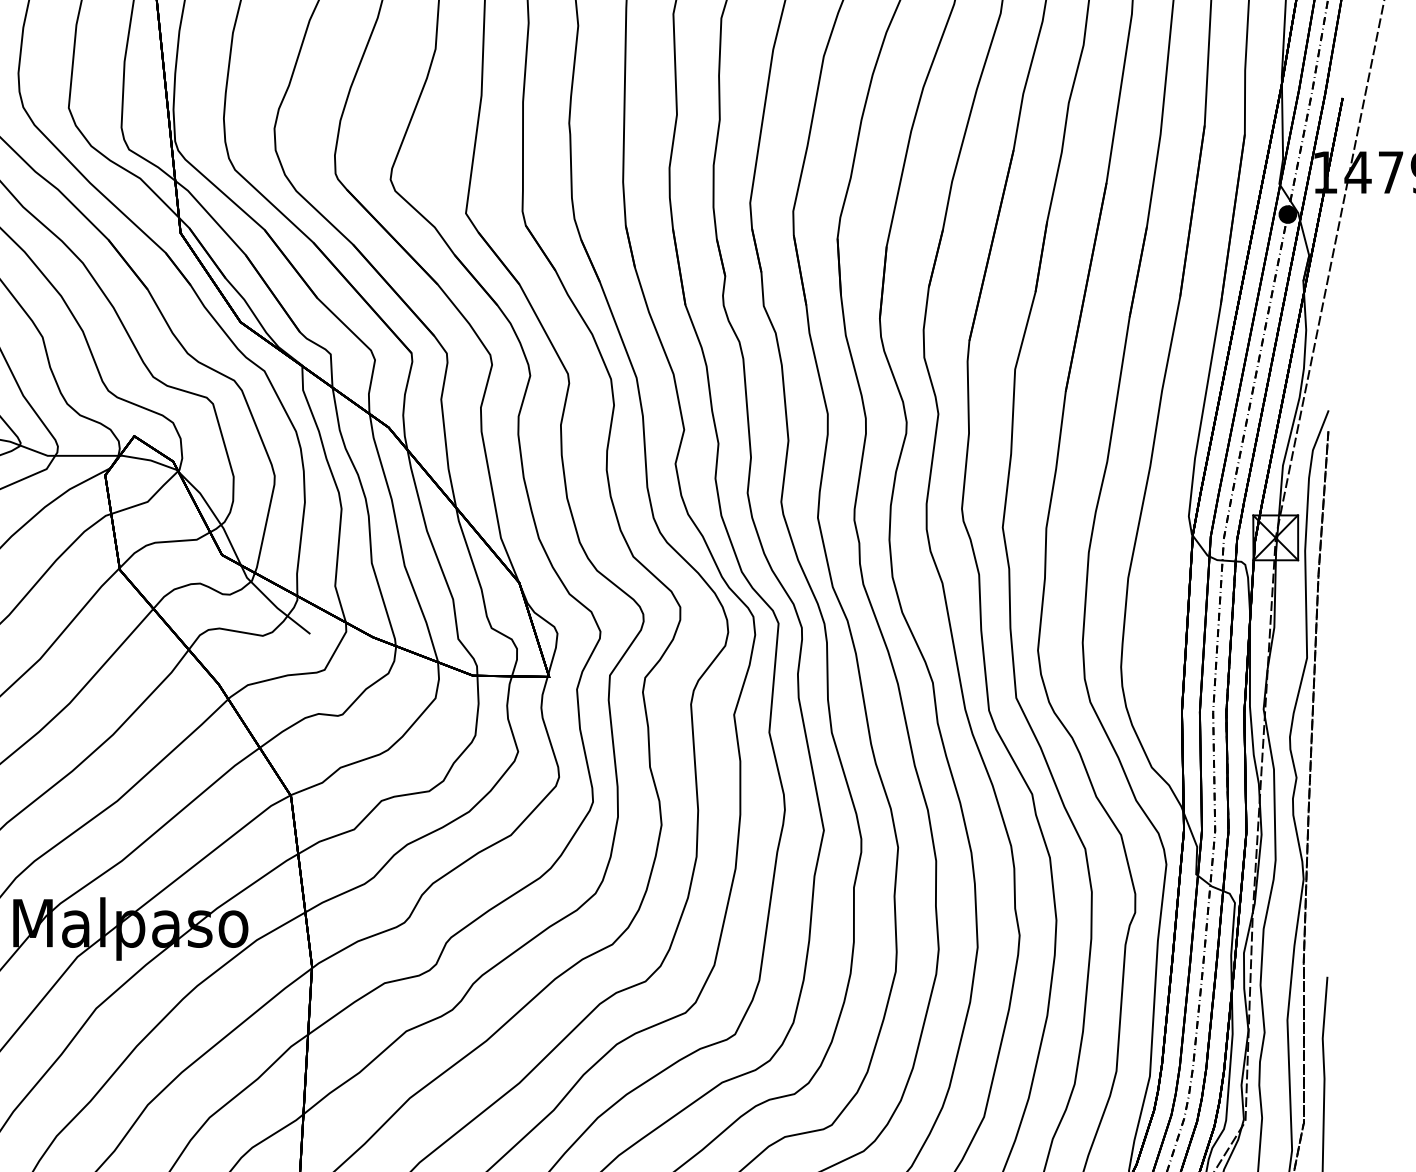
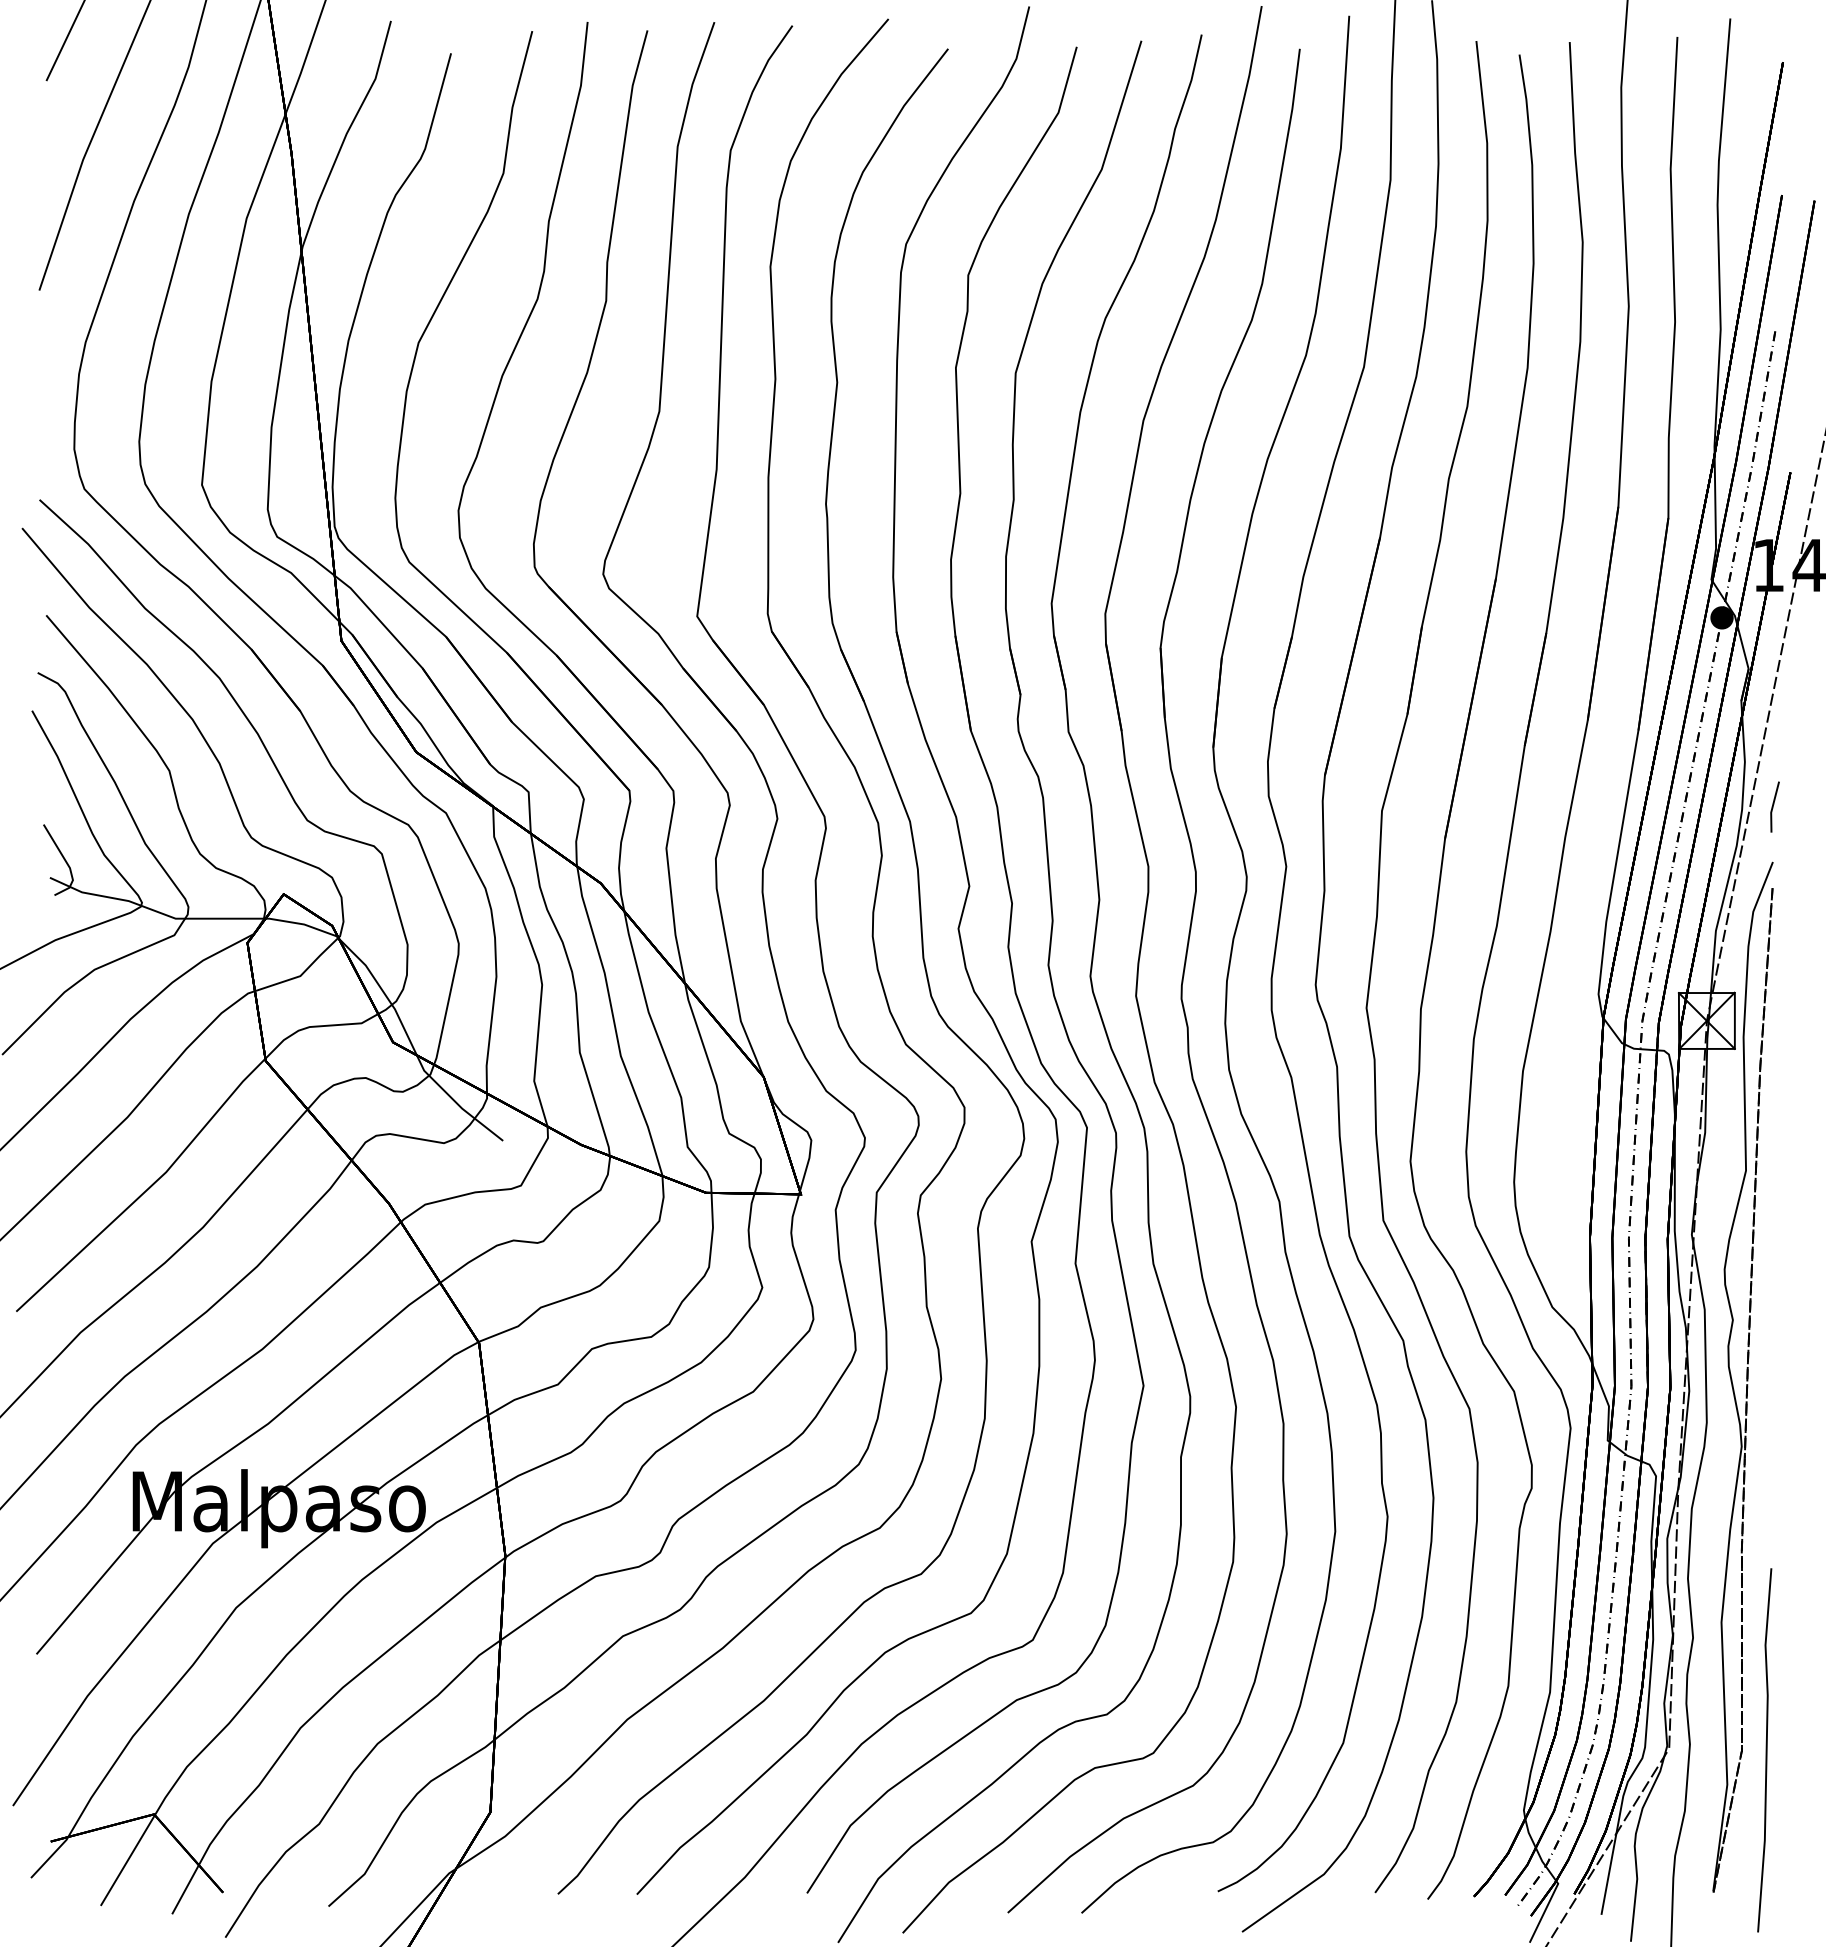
line: (1329, 365) -> (1773, 806), added

